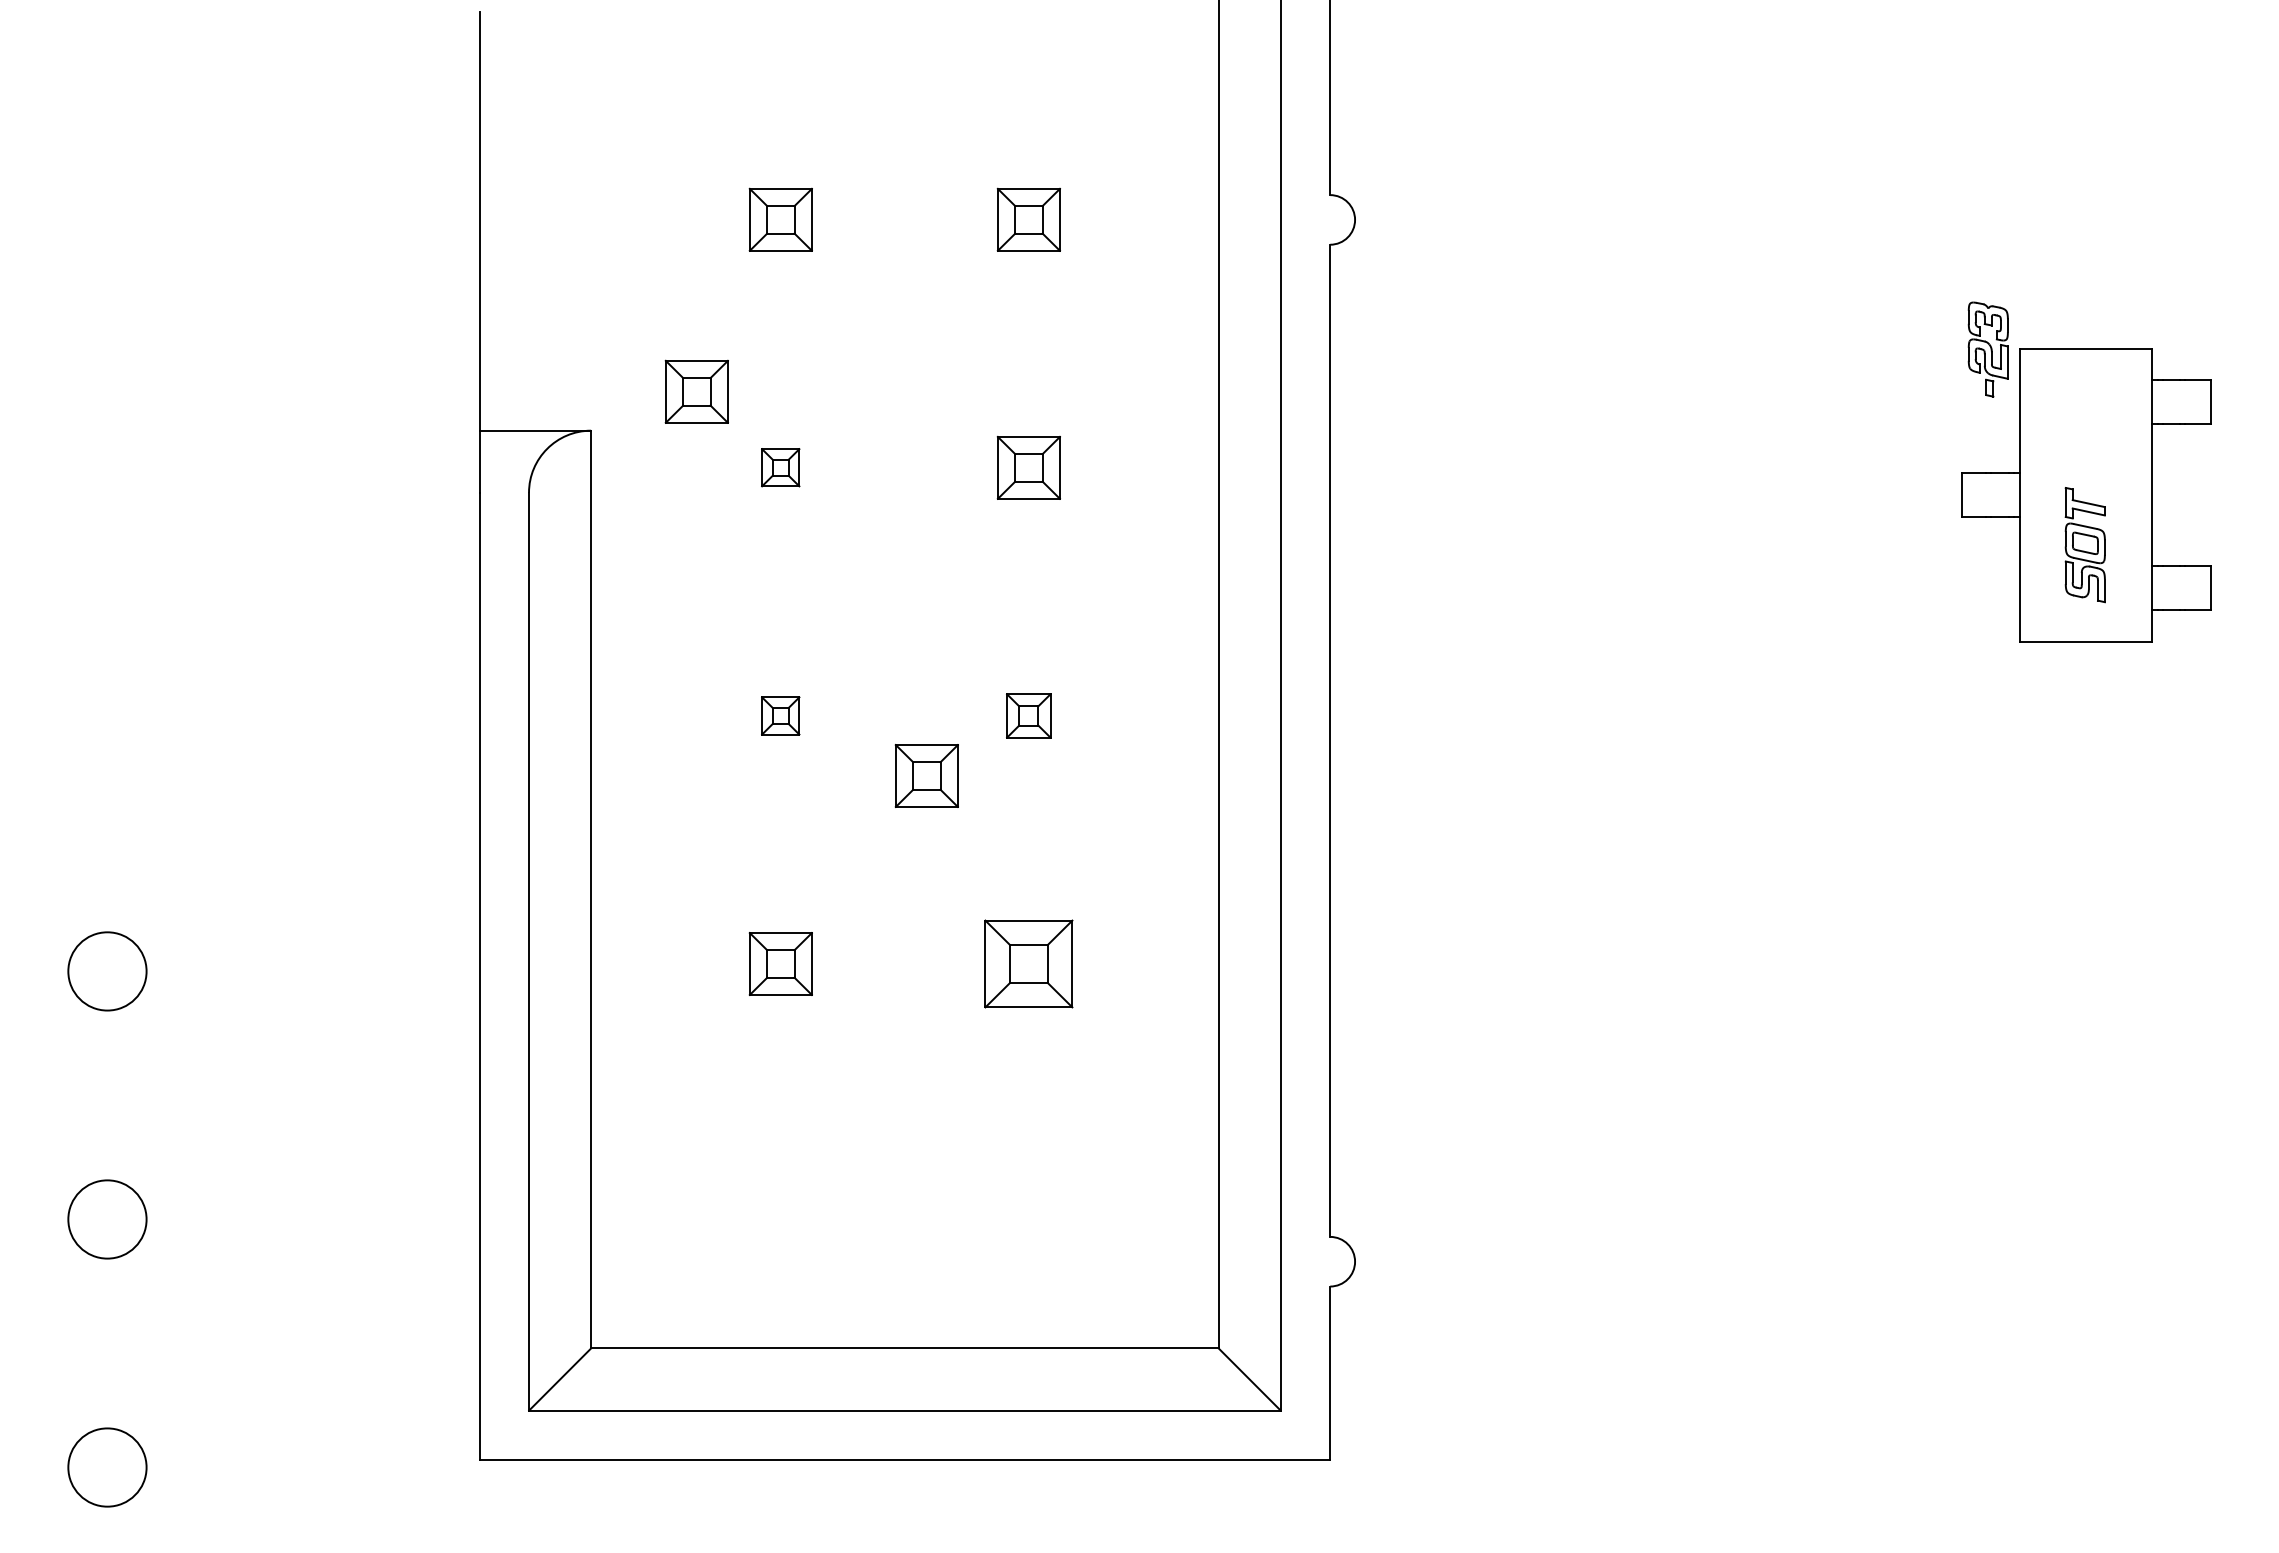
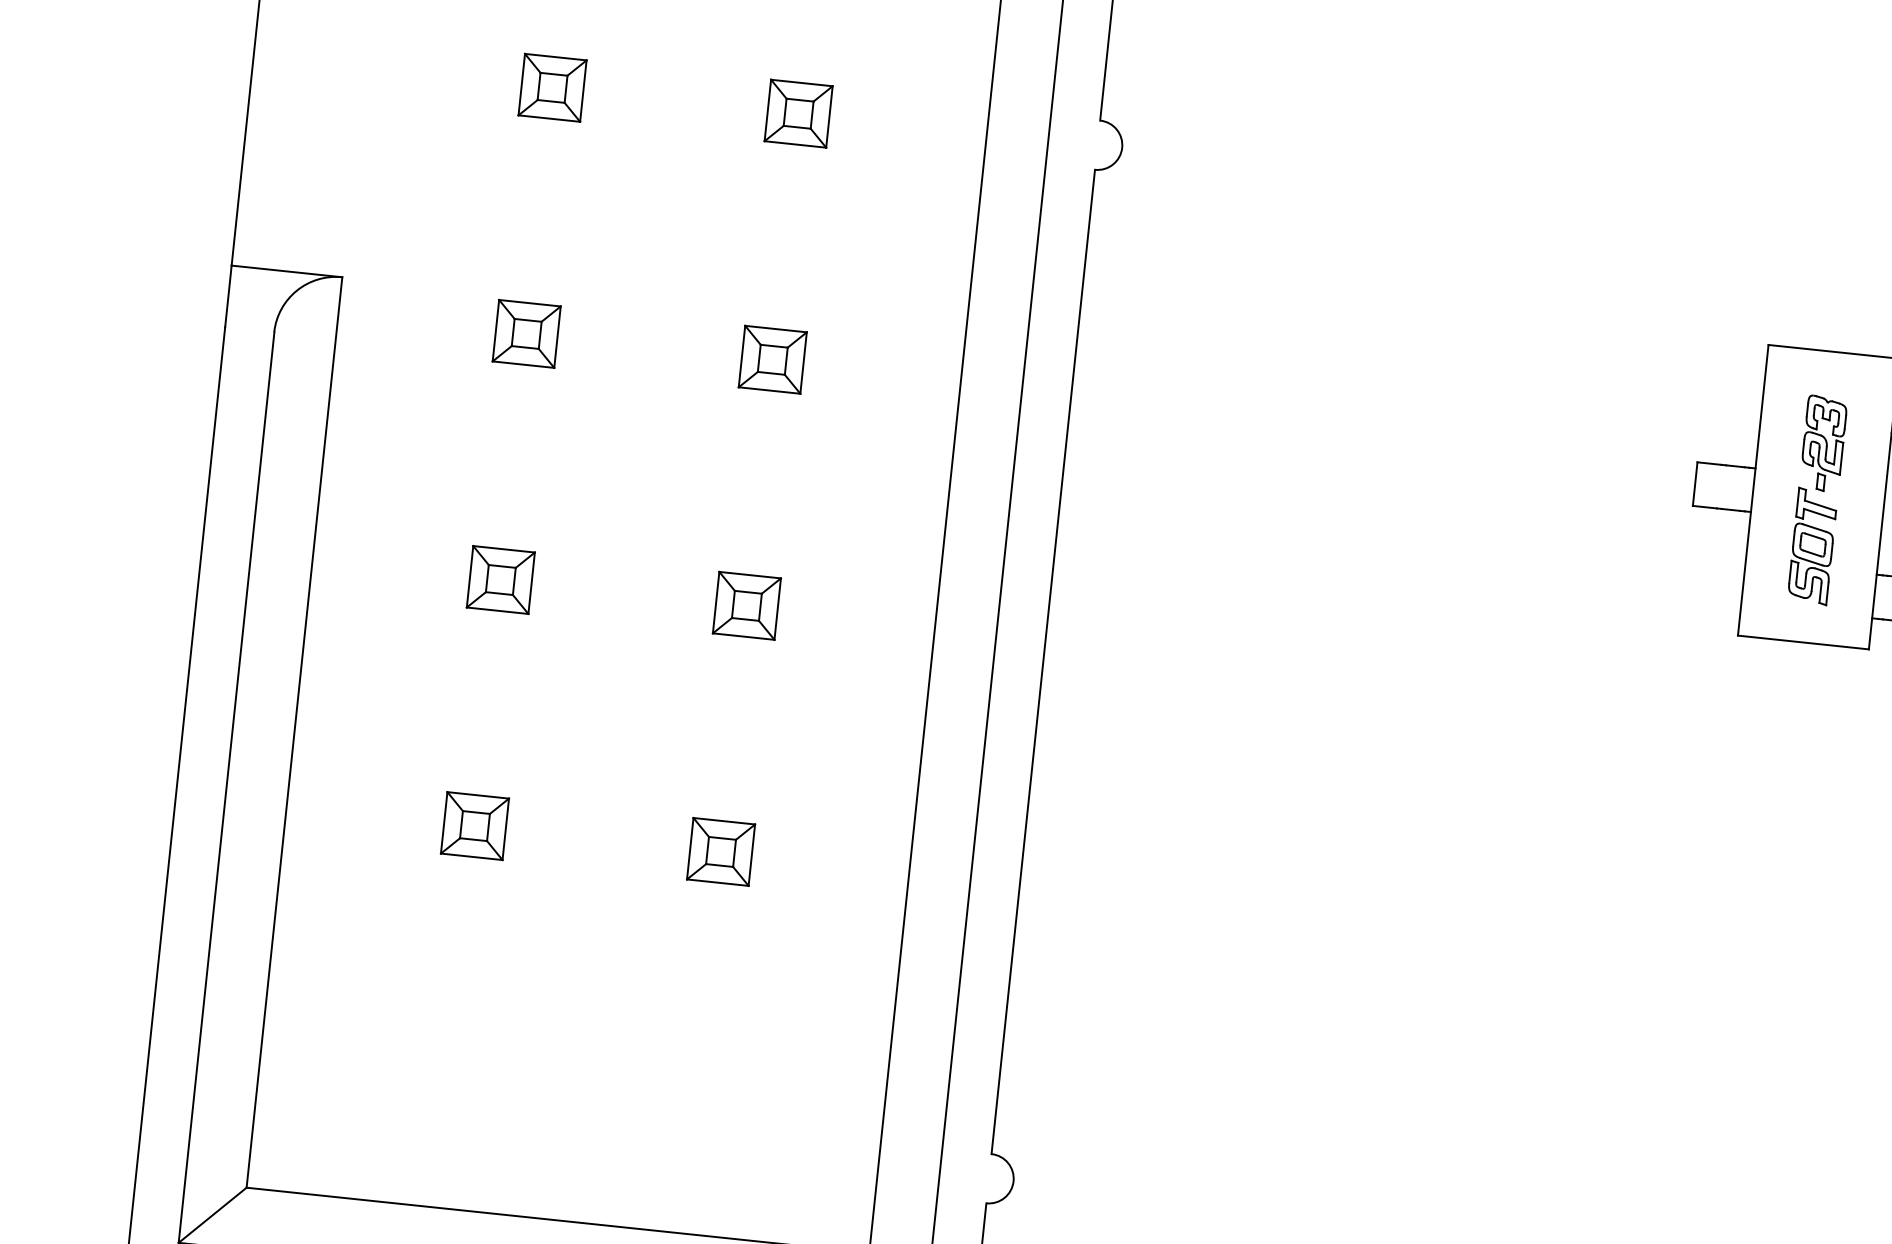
part: (1987, 349) -> (1822, 443), moved
part: (696, 391) -> (450, 249), removed
part: (780, 467) -> (526, 333), size x1.67
part: (780, 715) -> (500, 579), size x1.67
part: (1028, 715) -> (746, 605), size x1.43
part: (926, 775) -> (639, 654), removed
part: (1028, 963) -> (720, 851), size x0.71

